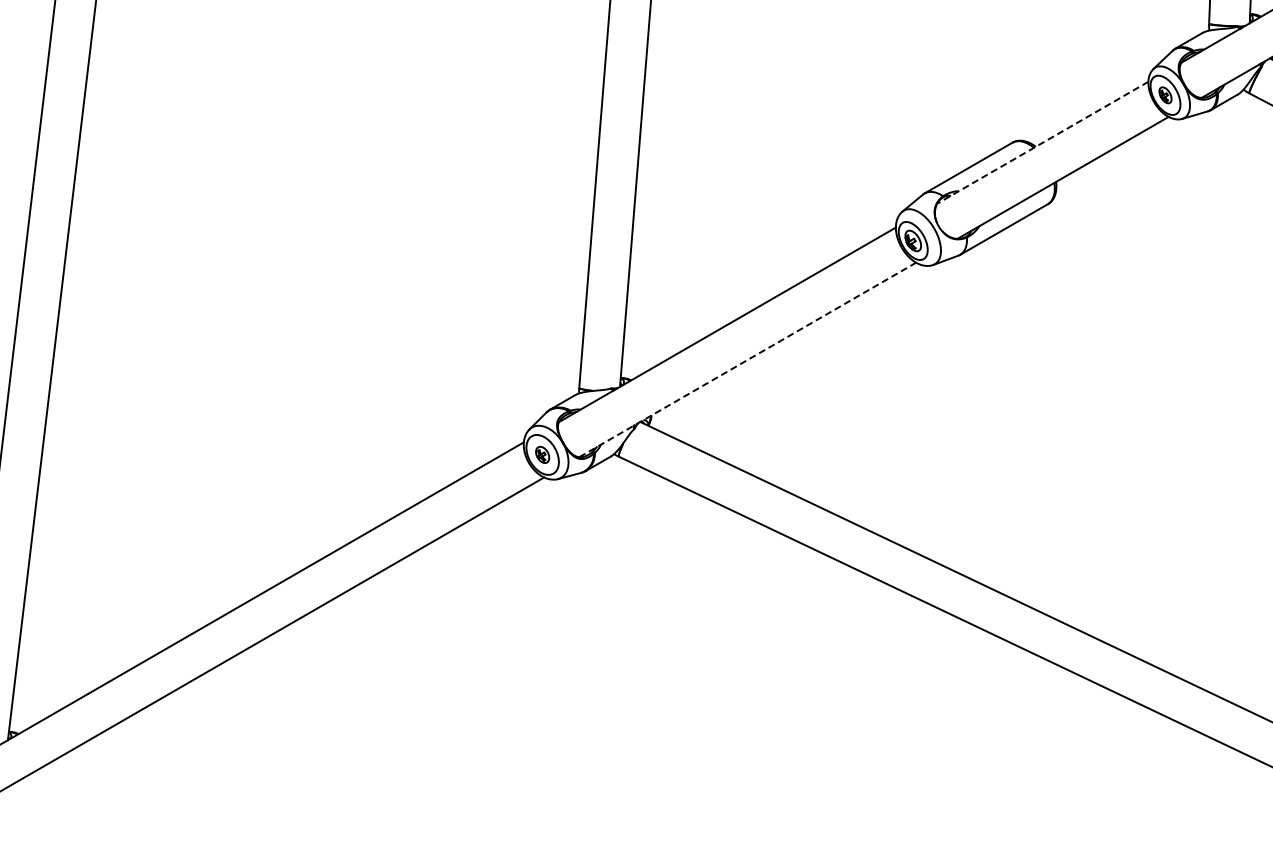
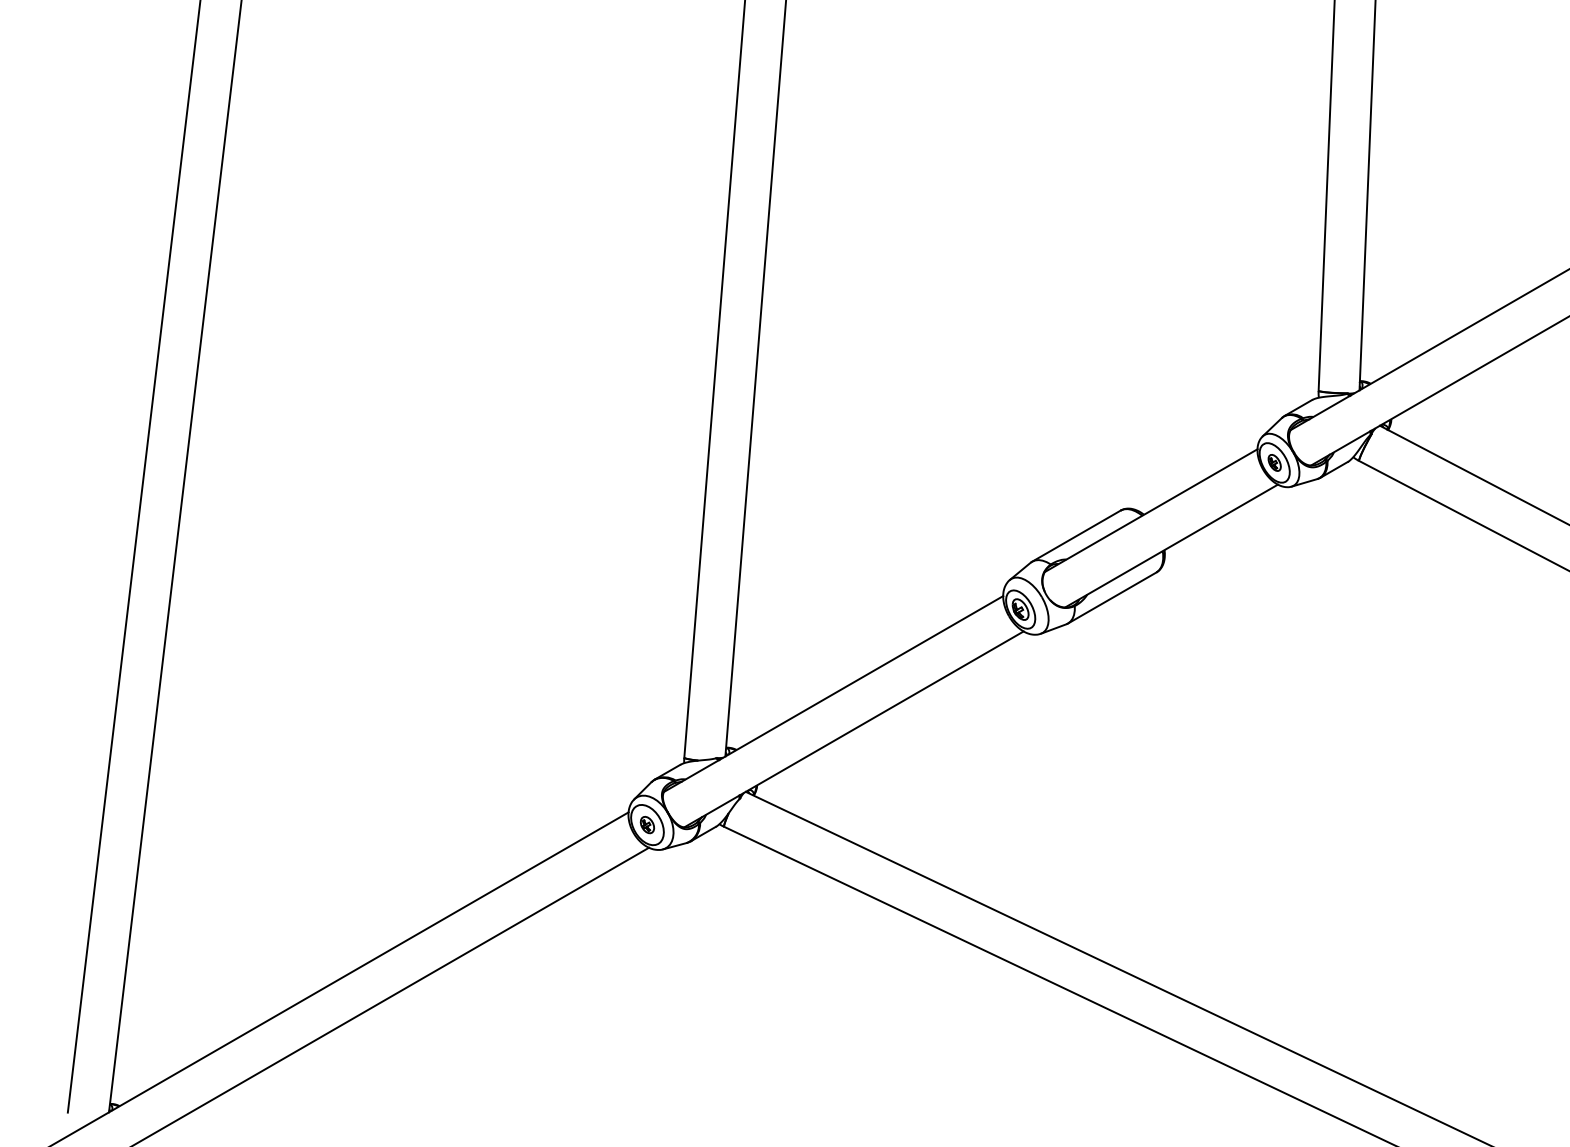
line: (1043, 142) -> (1151, 510), dashed -> solid
line: (748, 360) -> (854, 729), dashed -> solid

